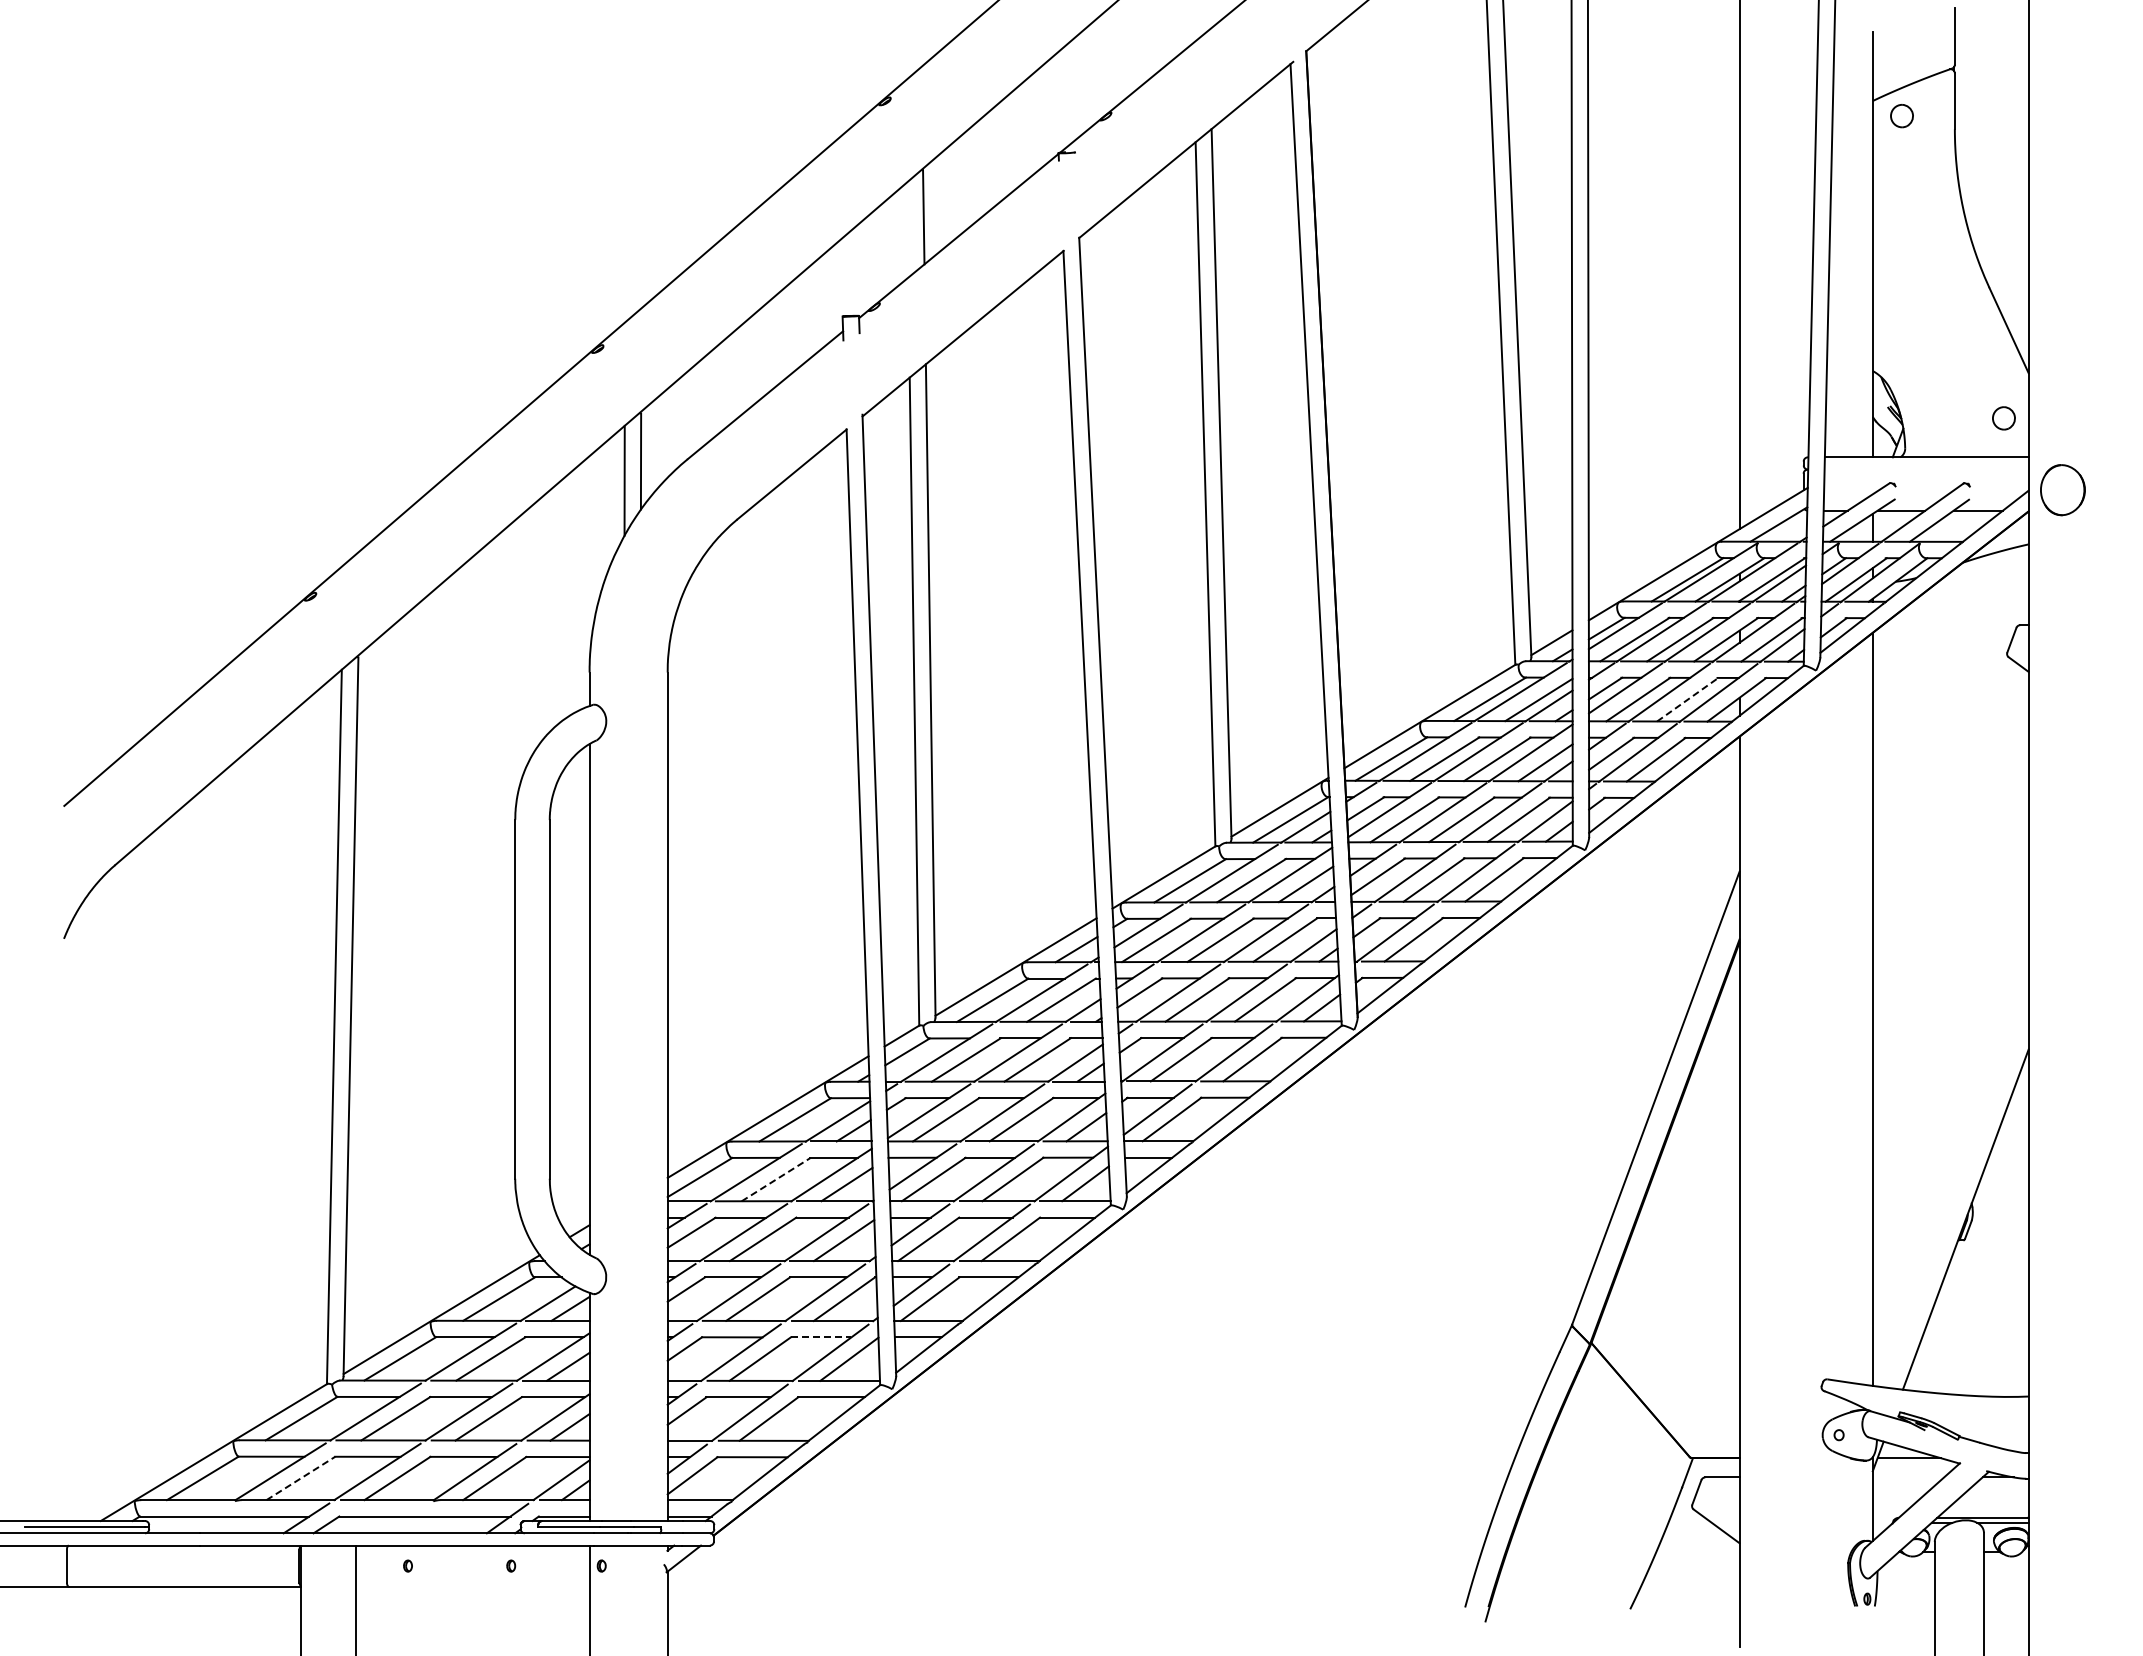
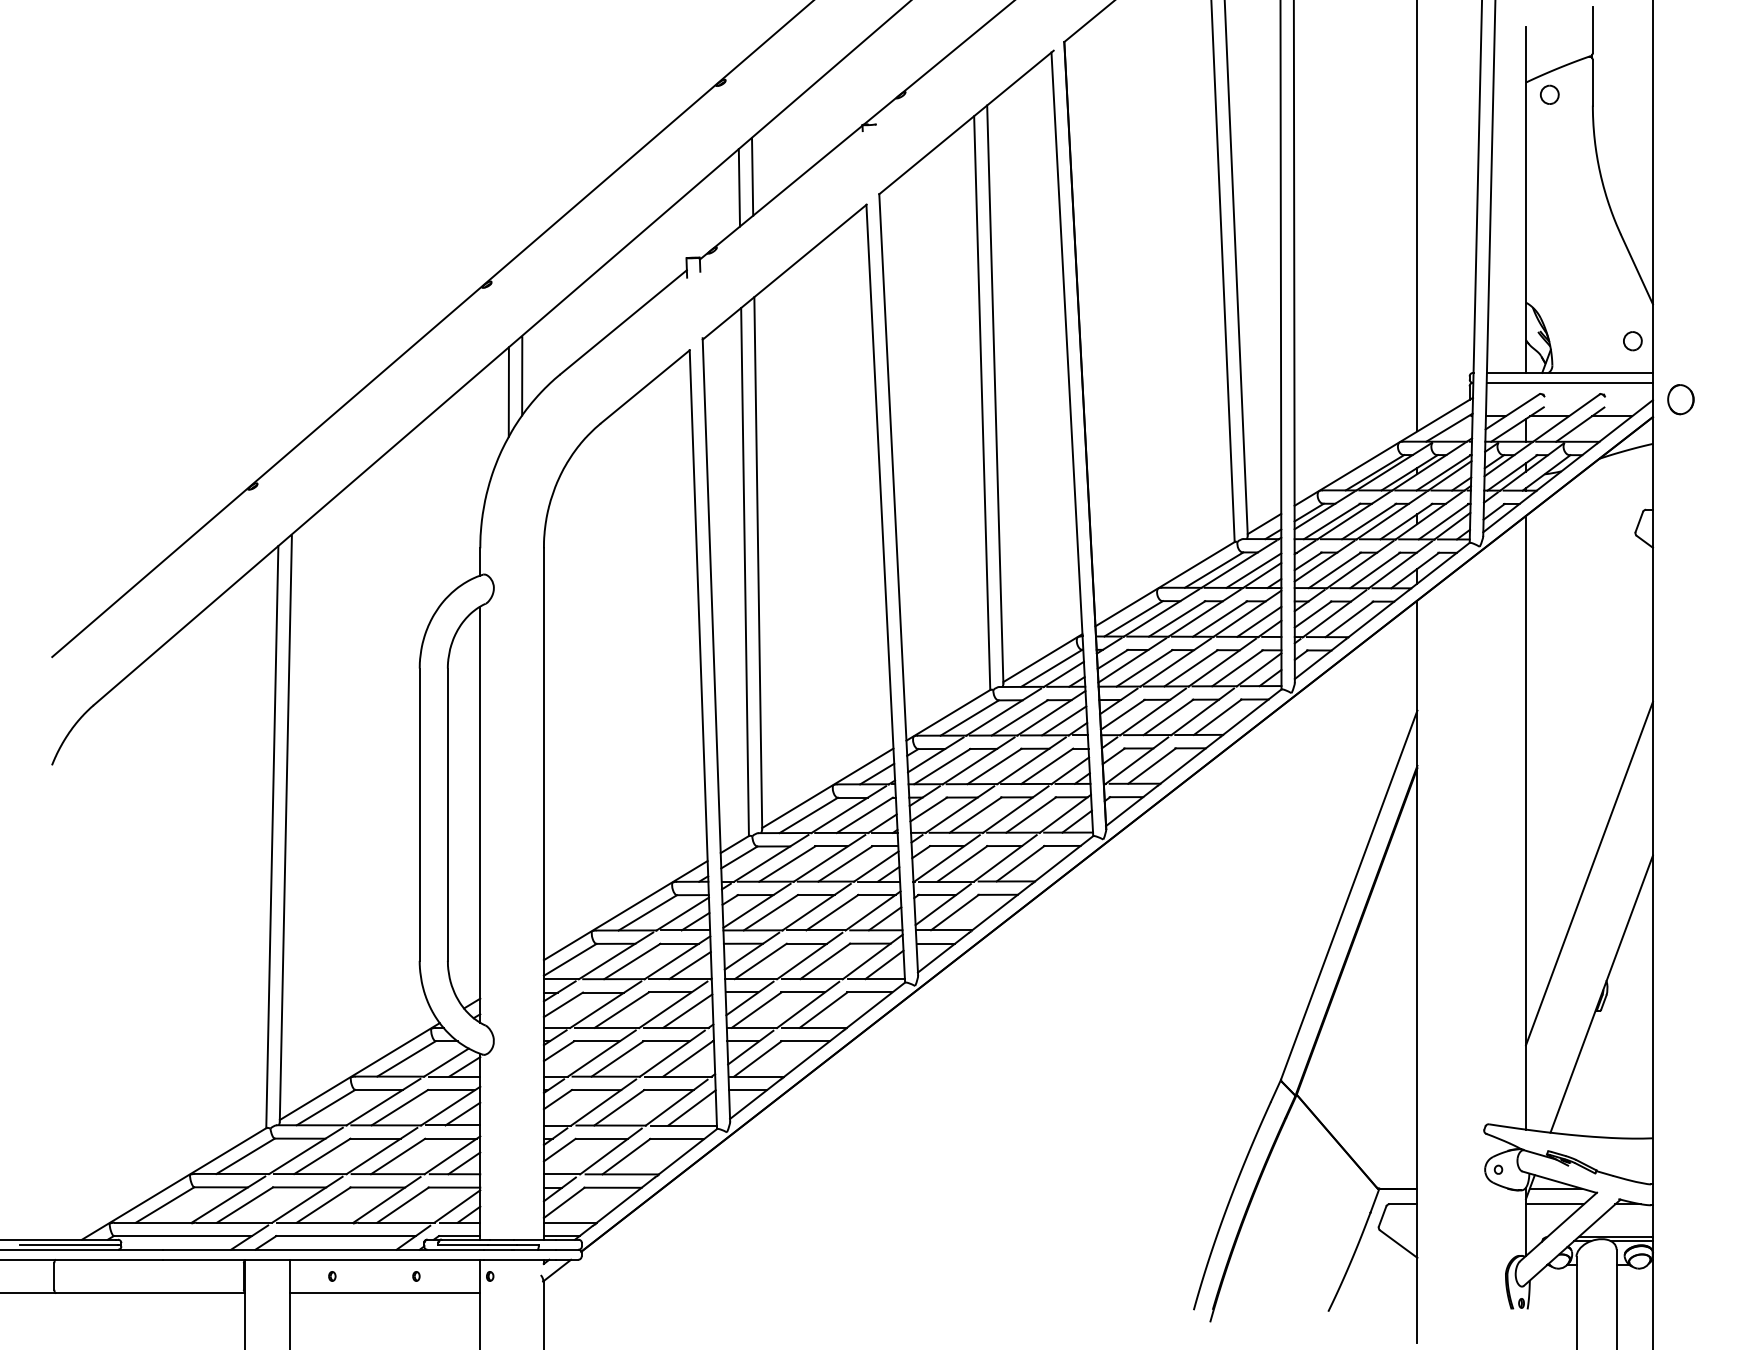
line: (907, 229) -> (739, 187), added
line: (1926, 469) -> (1569, 382), added
part: (2062, 489) -> (1680, 399), size x0.71
line: (1687, 699) -> (1374, 570), dashed -> solid
line: (1950, 1071) -> (1589, 873), added
line: (776, 1179) -> (632, 961), dashed -> solid
line: (821, 1337) -> (669, 1090), dashed -> solid
line: (1908, 1477) -> (1555, 1204), added
line: (300, 1478) -> (244, 1205), dashed -> solid
line: (472, 1586) -> (384, 1293), added

